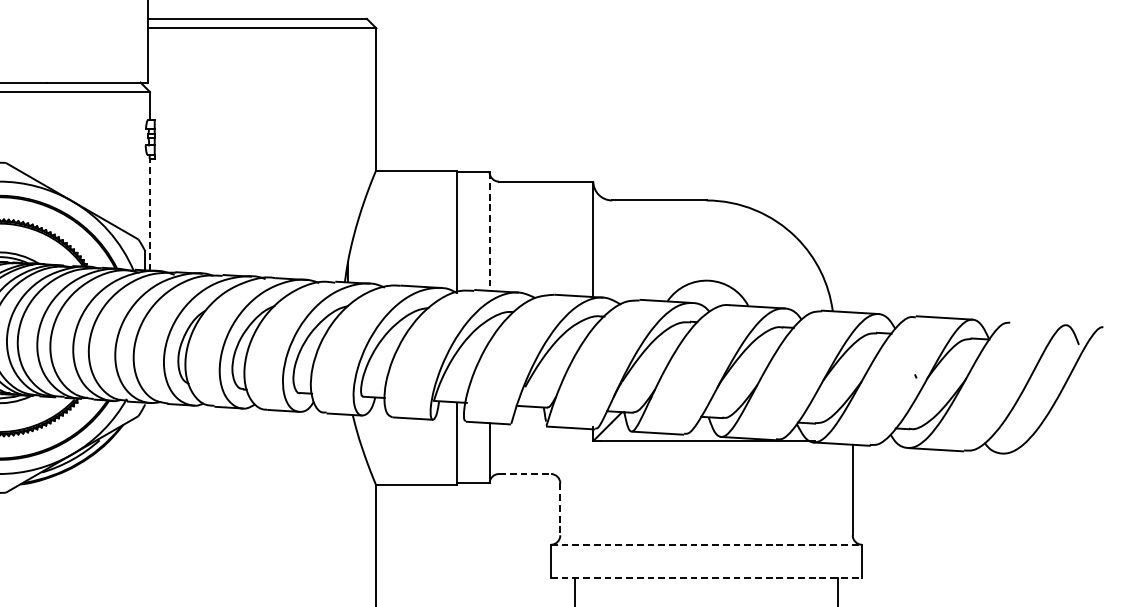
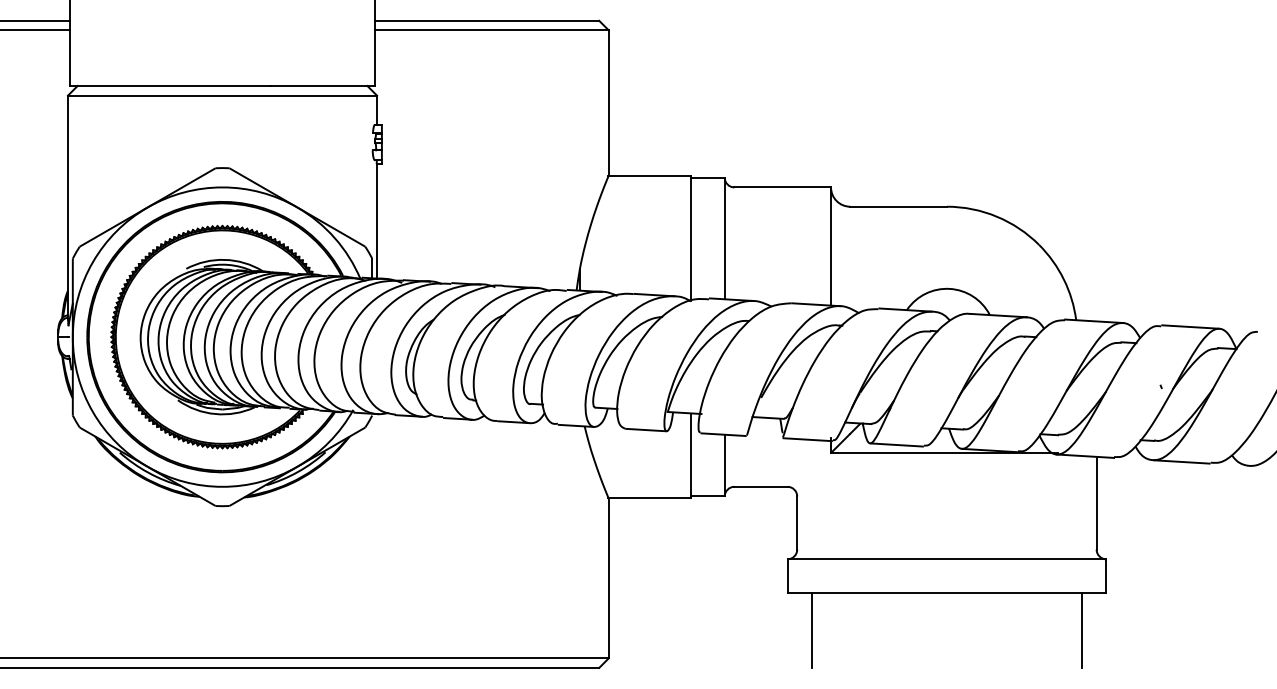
line: (150, 213) -> (377, 220), dashed -> solid
line: (489, 231) -> (724, 238), dashed -> solid
line: (525, 473) -> (761, 486), dashed -> solid
line: (560, 509) -> (797, 523), dashed -> solid
line: (707, 544) -> (947, 559), dashed -> solid
line: (707, 578) -> (947, 593), dashed -> solid

